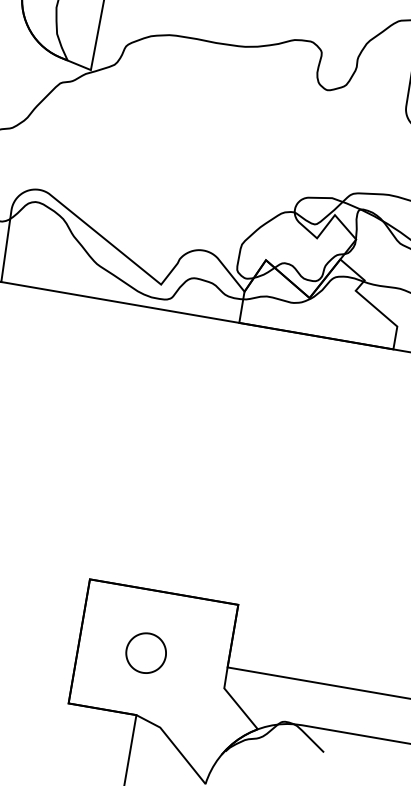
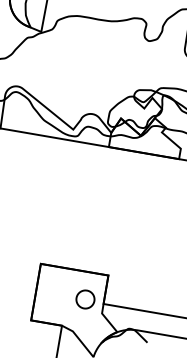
part: (146, 653) -> (85, 299), moved

